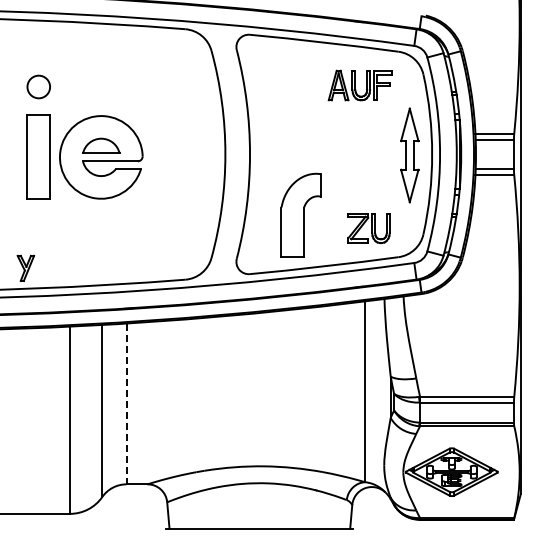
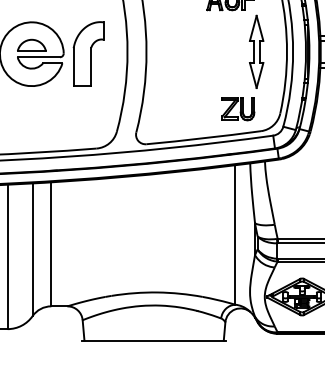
part: (409, 155) -> (256, 51), moved
part: (300, 214) -> (88, 53), moved
line: (126, 404) -> (51, 244), dashed -> solid

